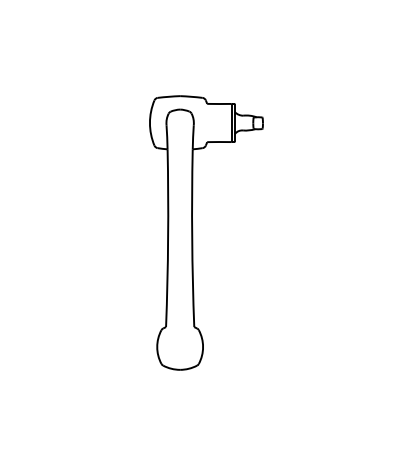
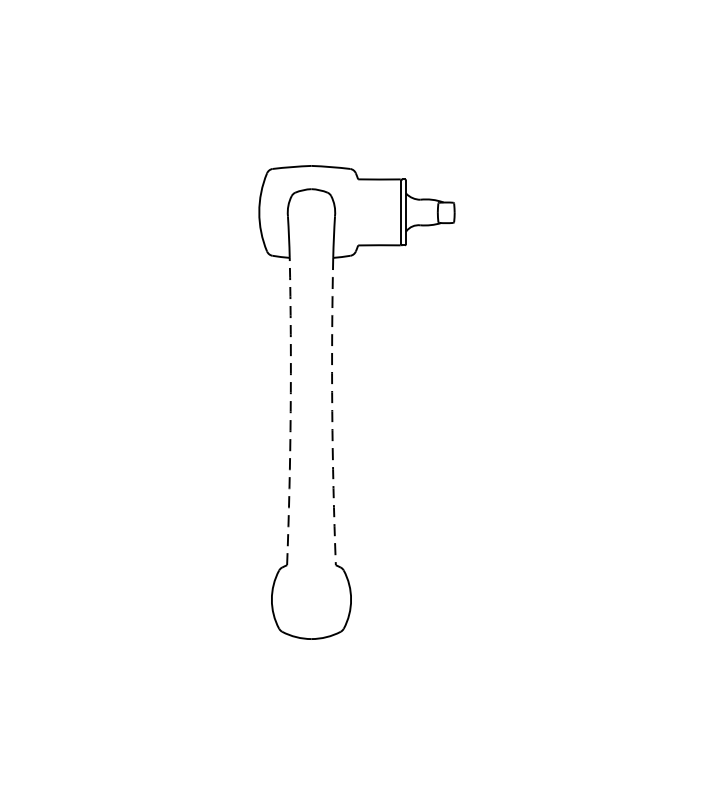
arc: (168, 238) -> (291, 412), solid -> dashed
arc: (192, 238) -> (332, 412), solid -> dashed

